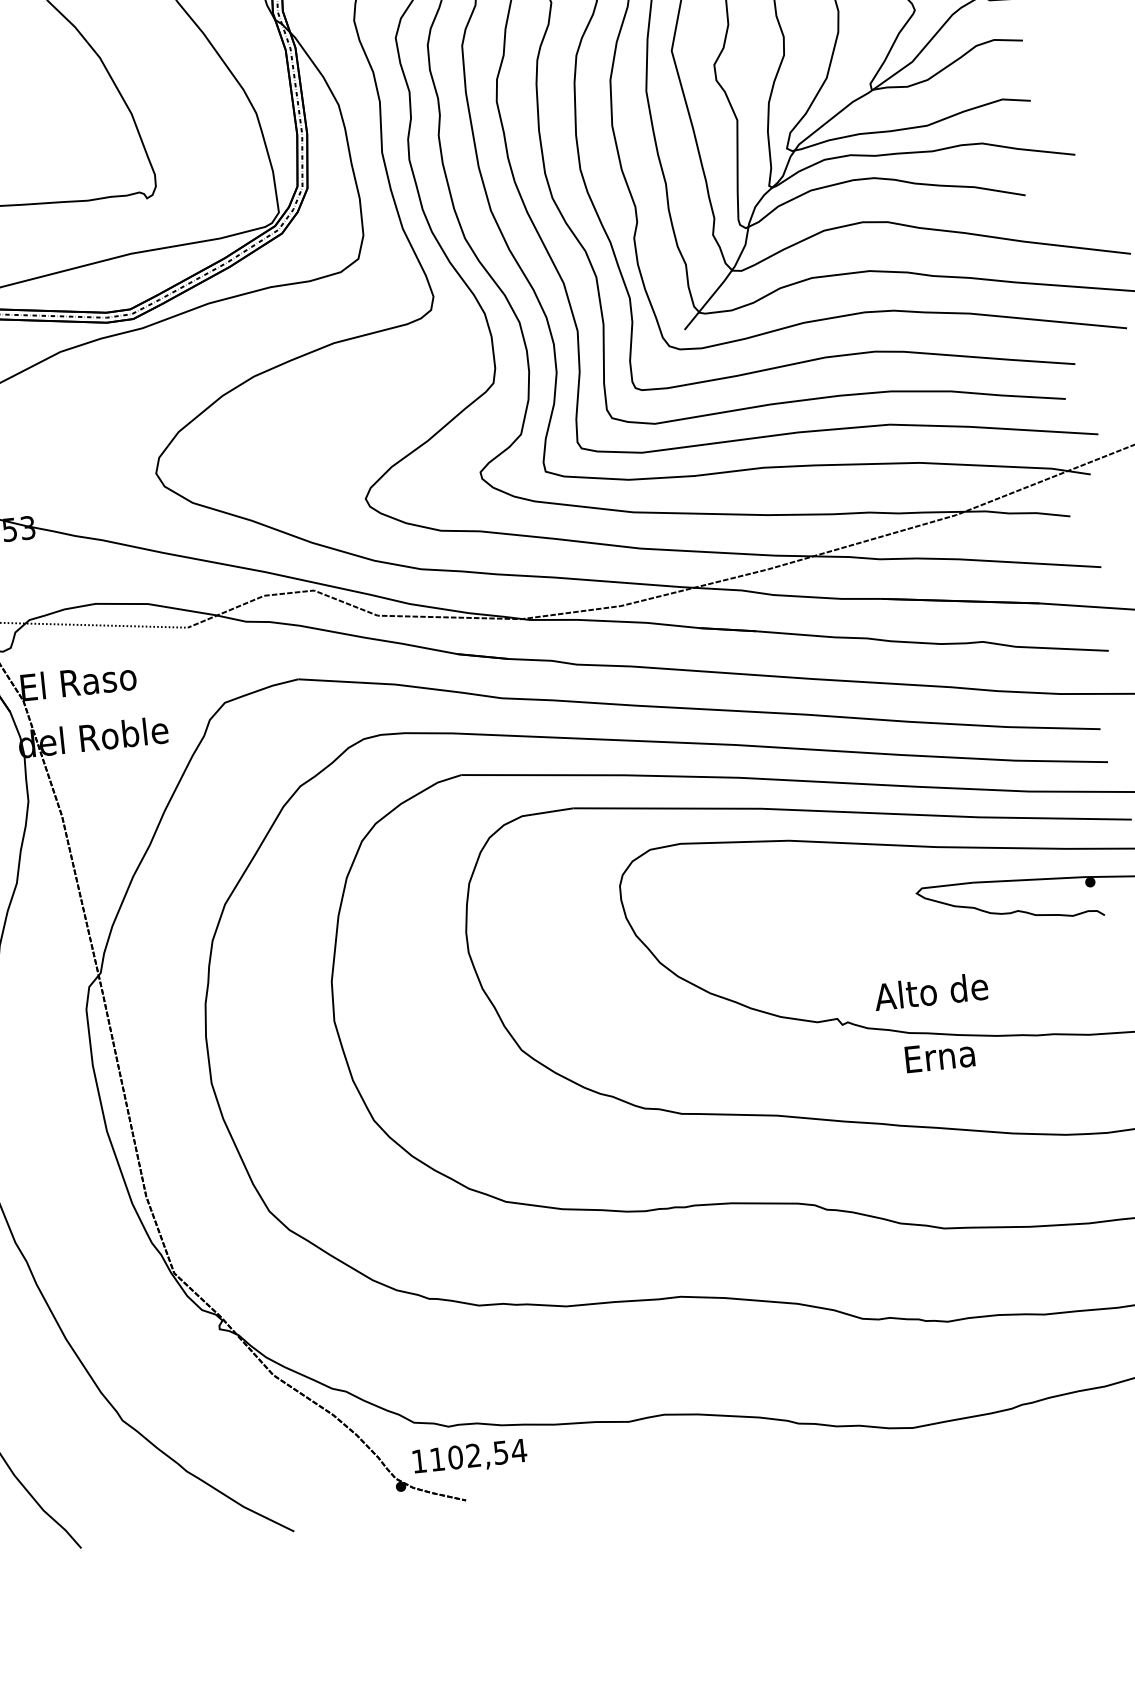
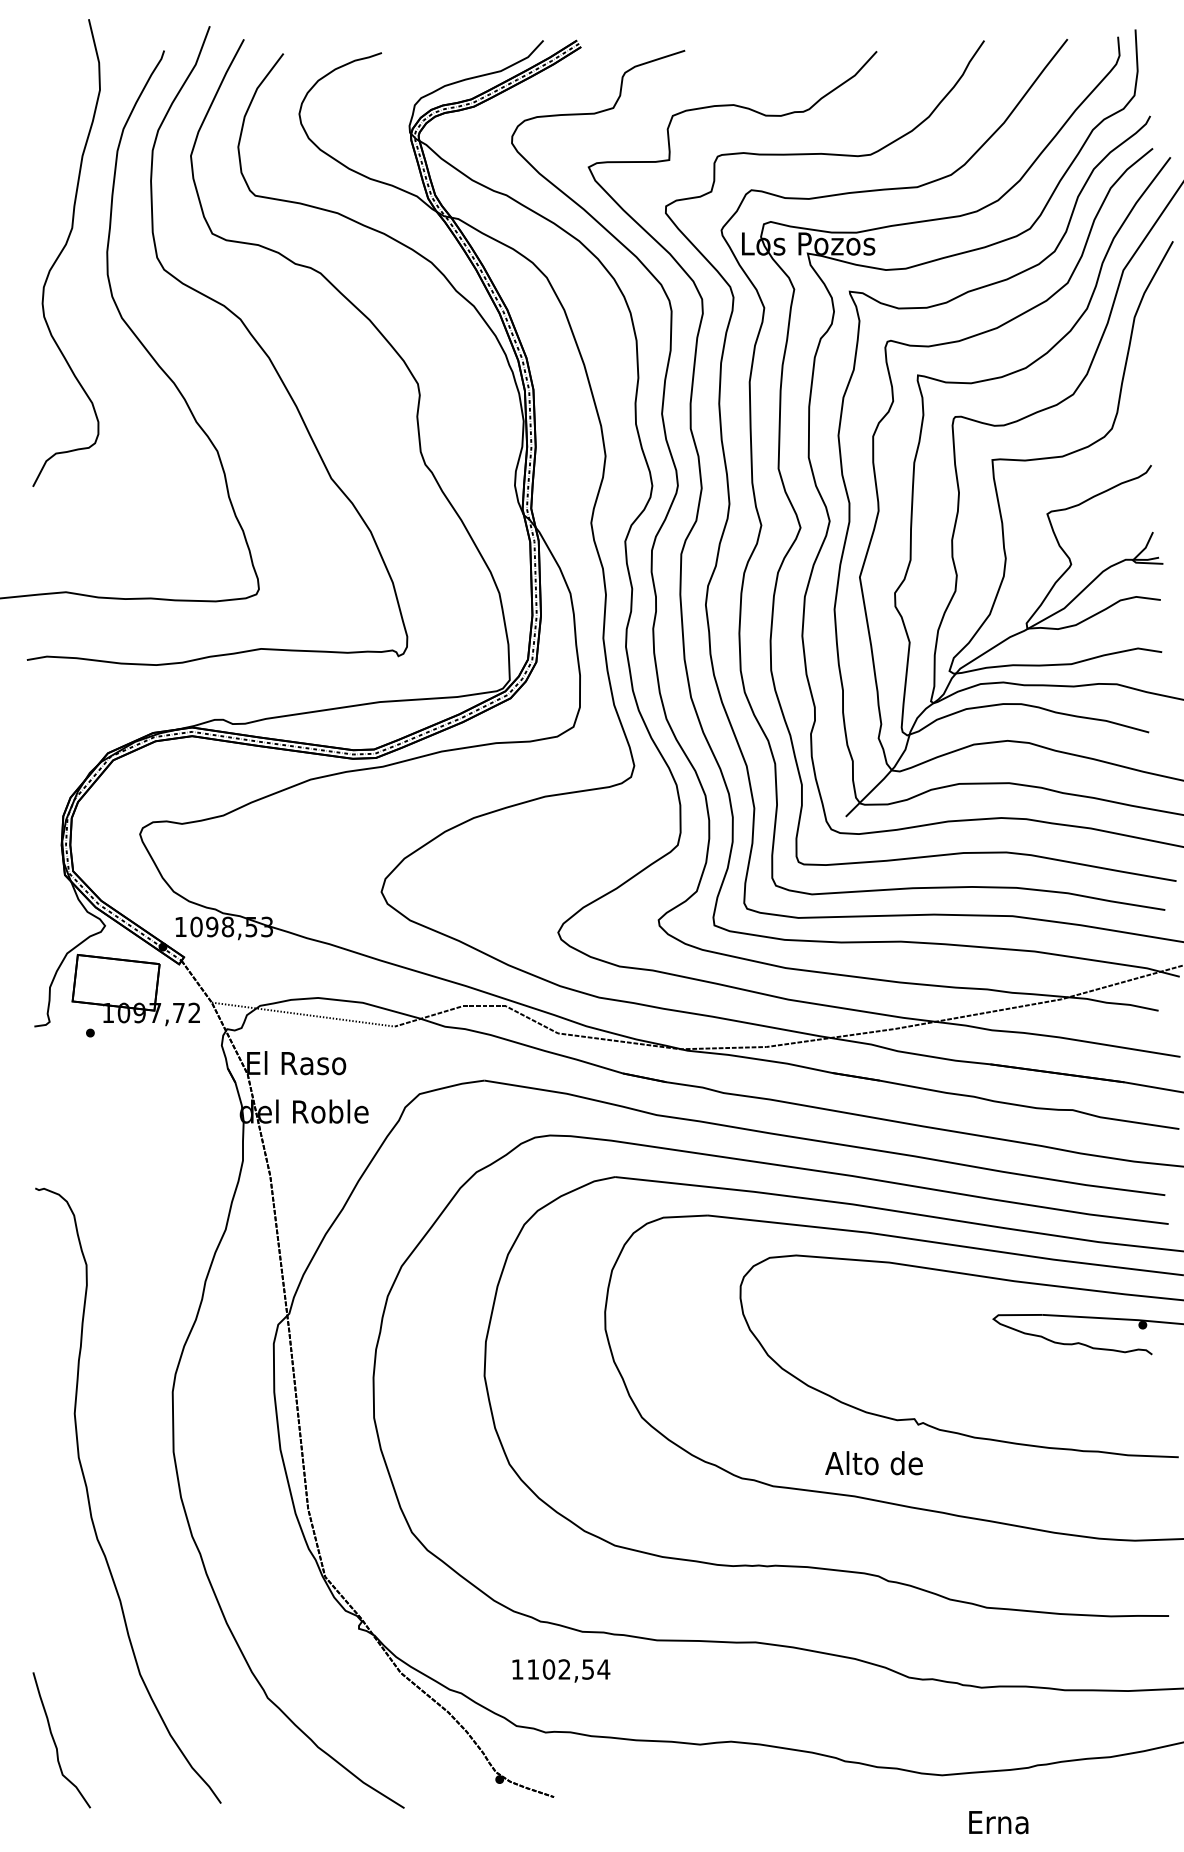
text: (930, 992) -> (873, 1463), moved
text: (939, 1056) -> (998, 1822), moved
text: (470, 1457) -> (561, 1670), moved

